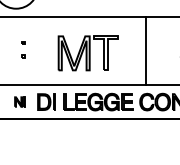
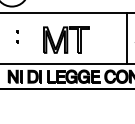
line: (146, 50) -> (127, 37), moved
part: (19, 101) -> (14, 76), size x1.67

